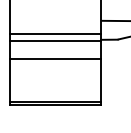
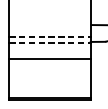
line: (55, 33) -> (50, 36), solid -> dashed
line: (55, 40) -> (50, 42), solid -> dashed

